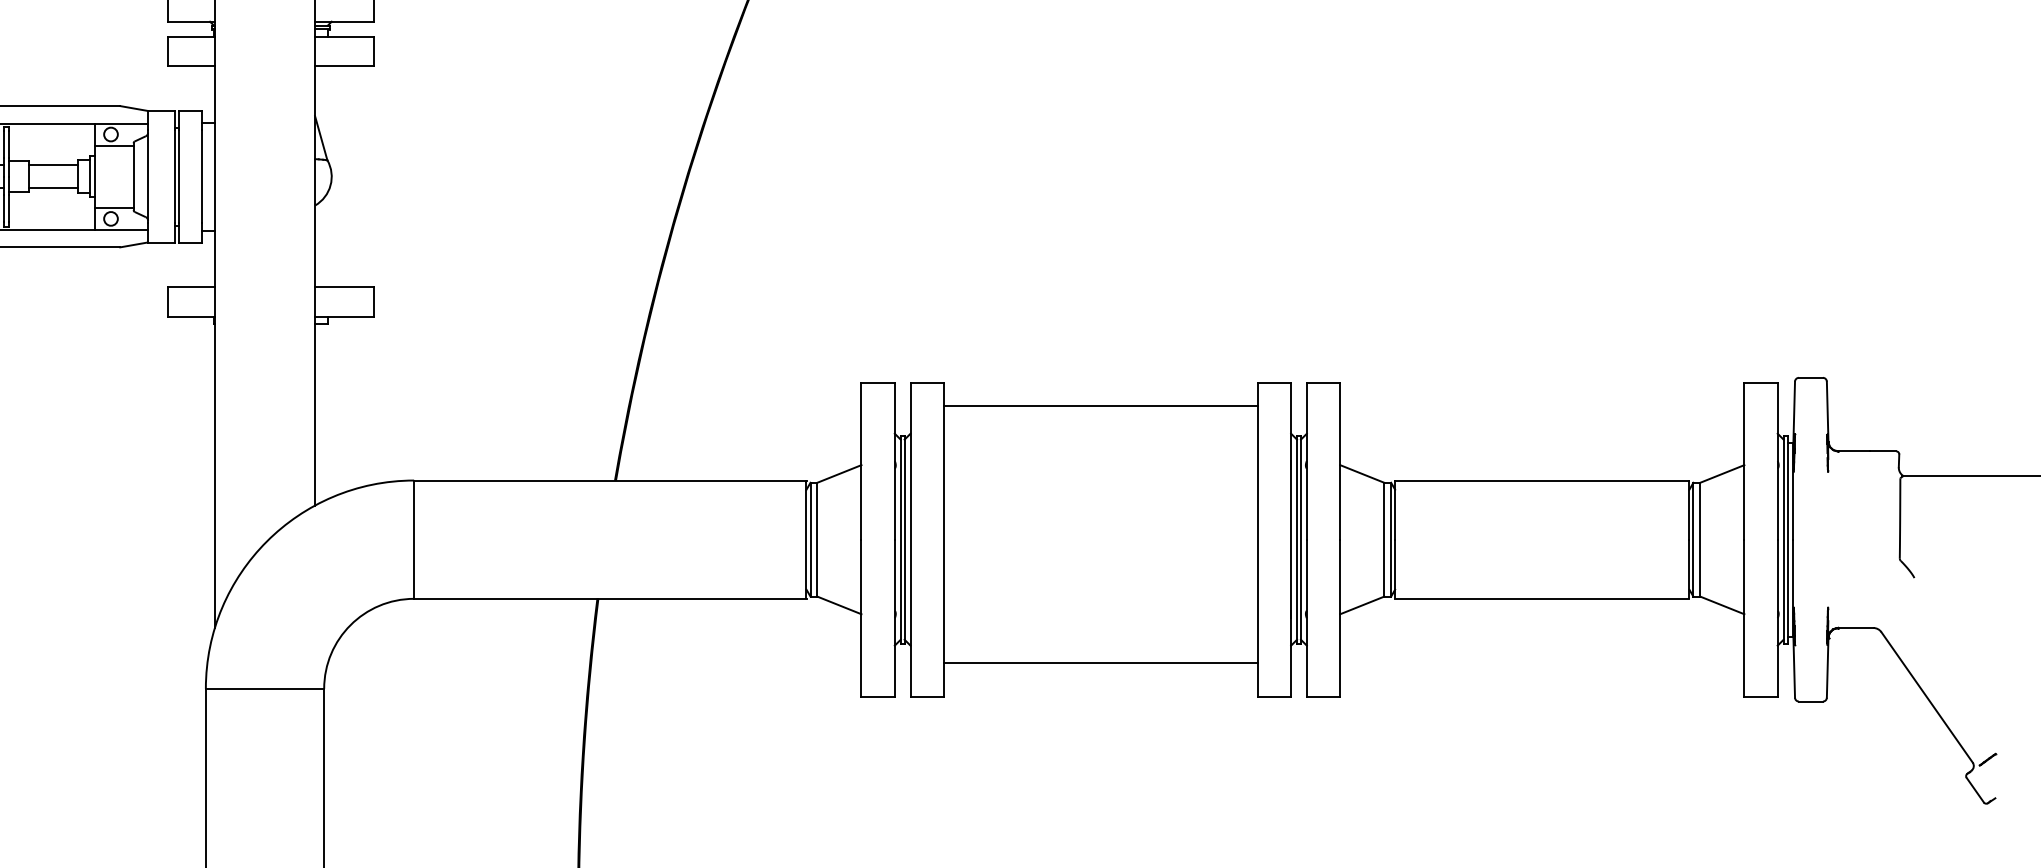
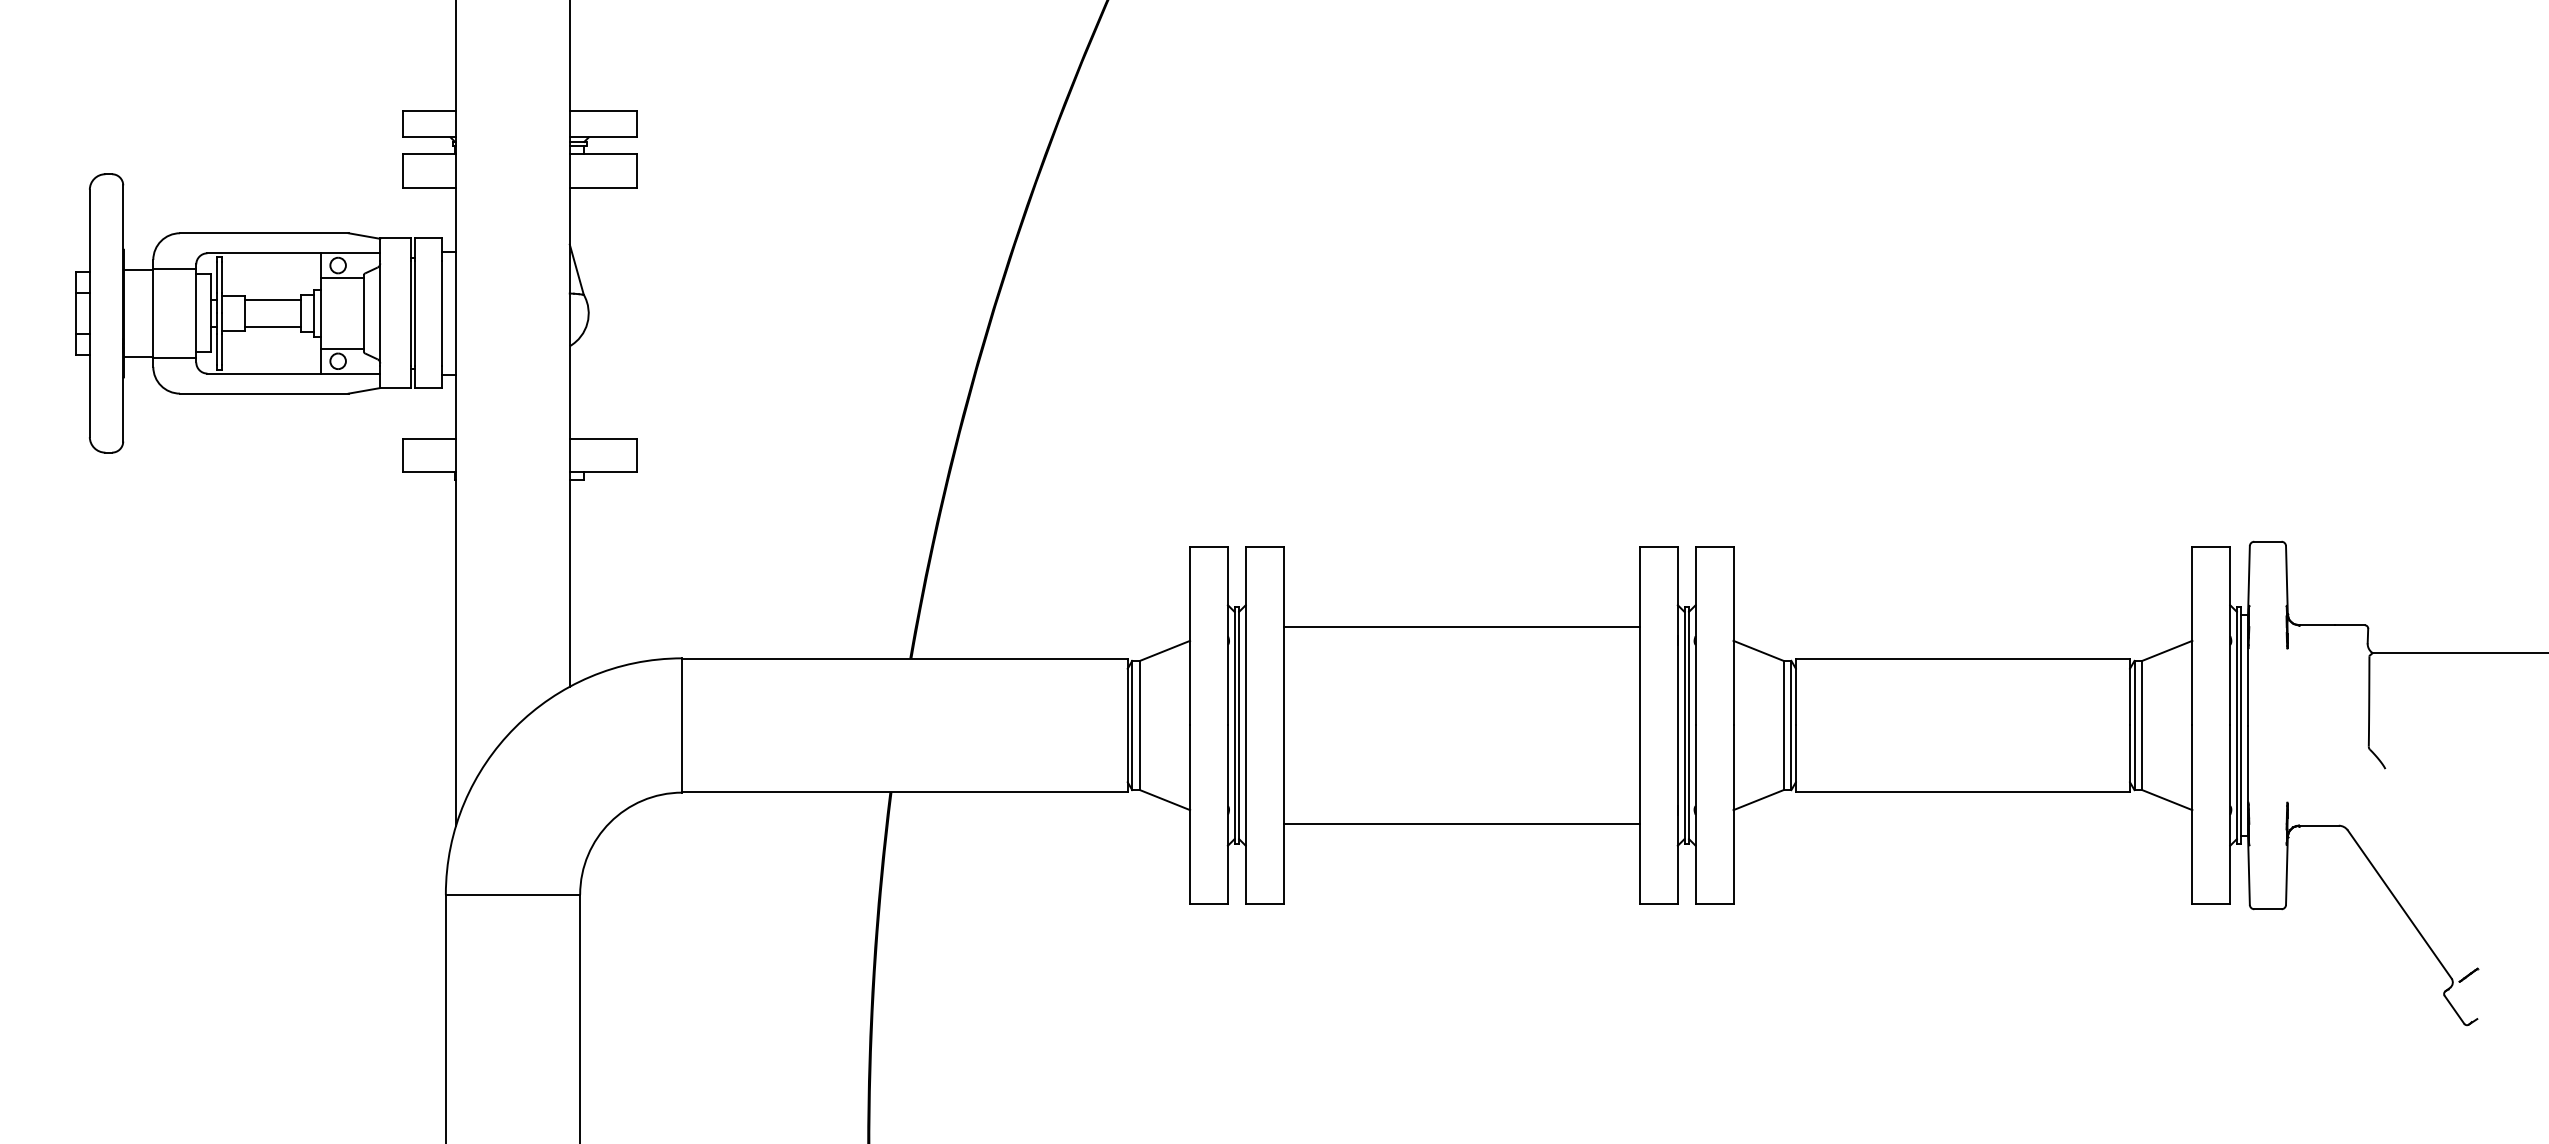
line: (1100, 405) -> (1461, 627), moved
line: (1100, 663) -> (1461, 823), moved

